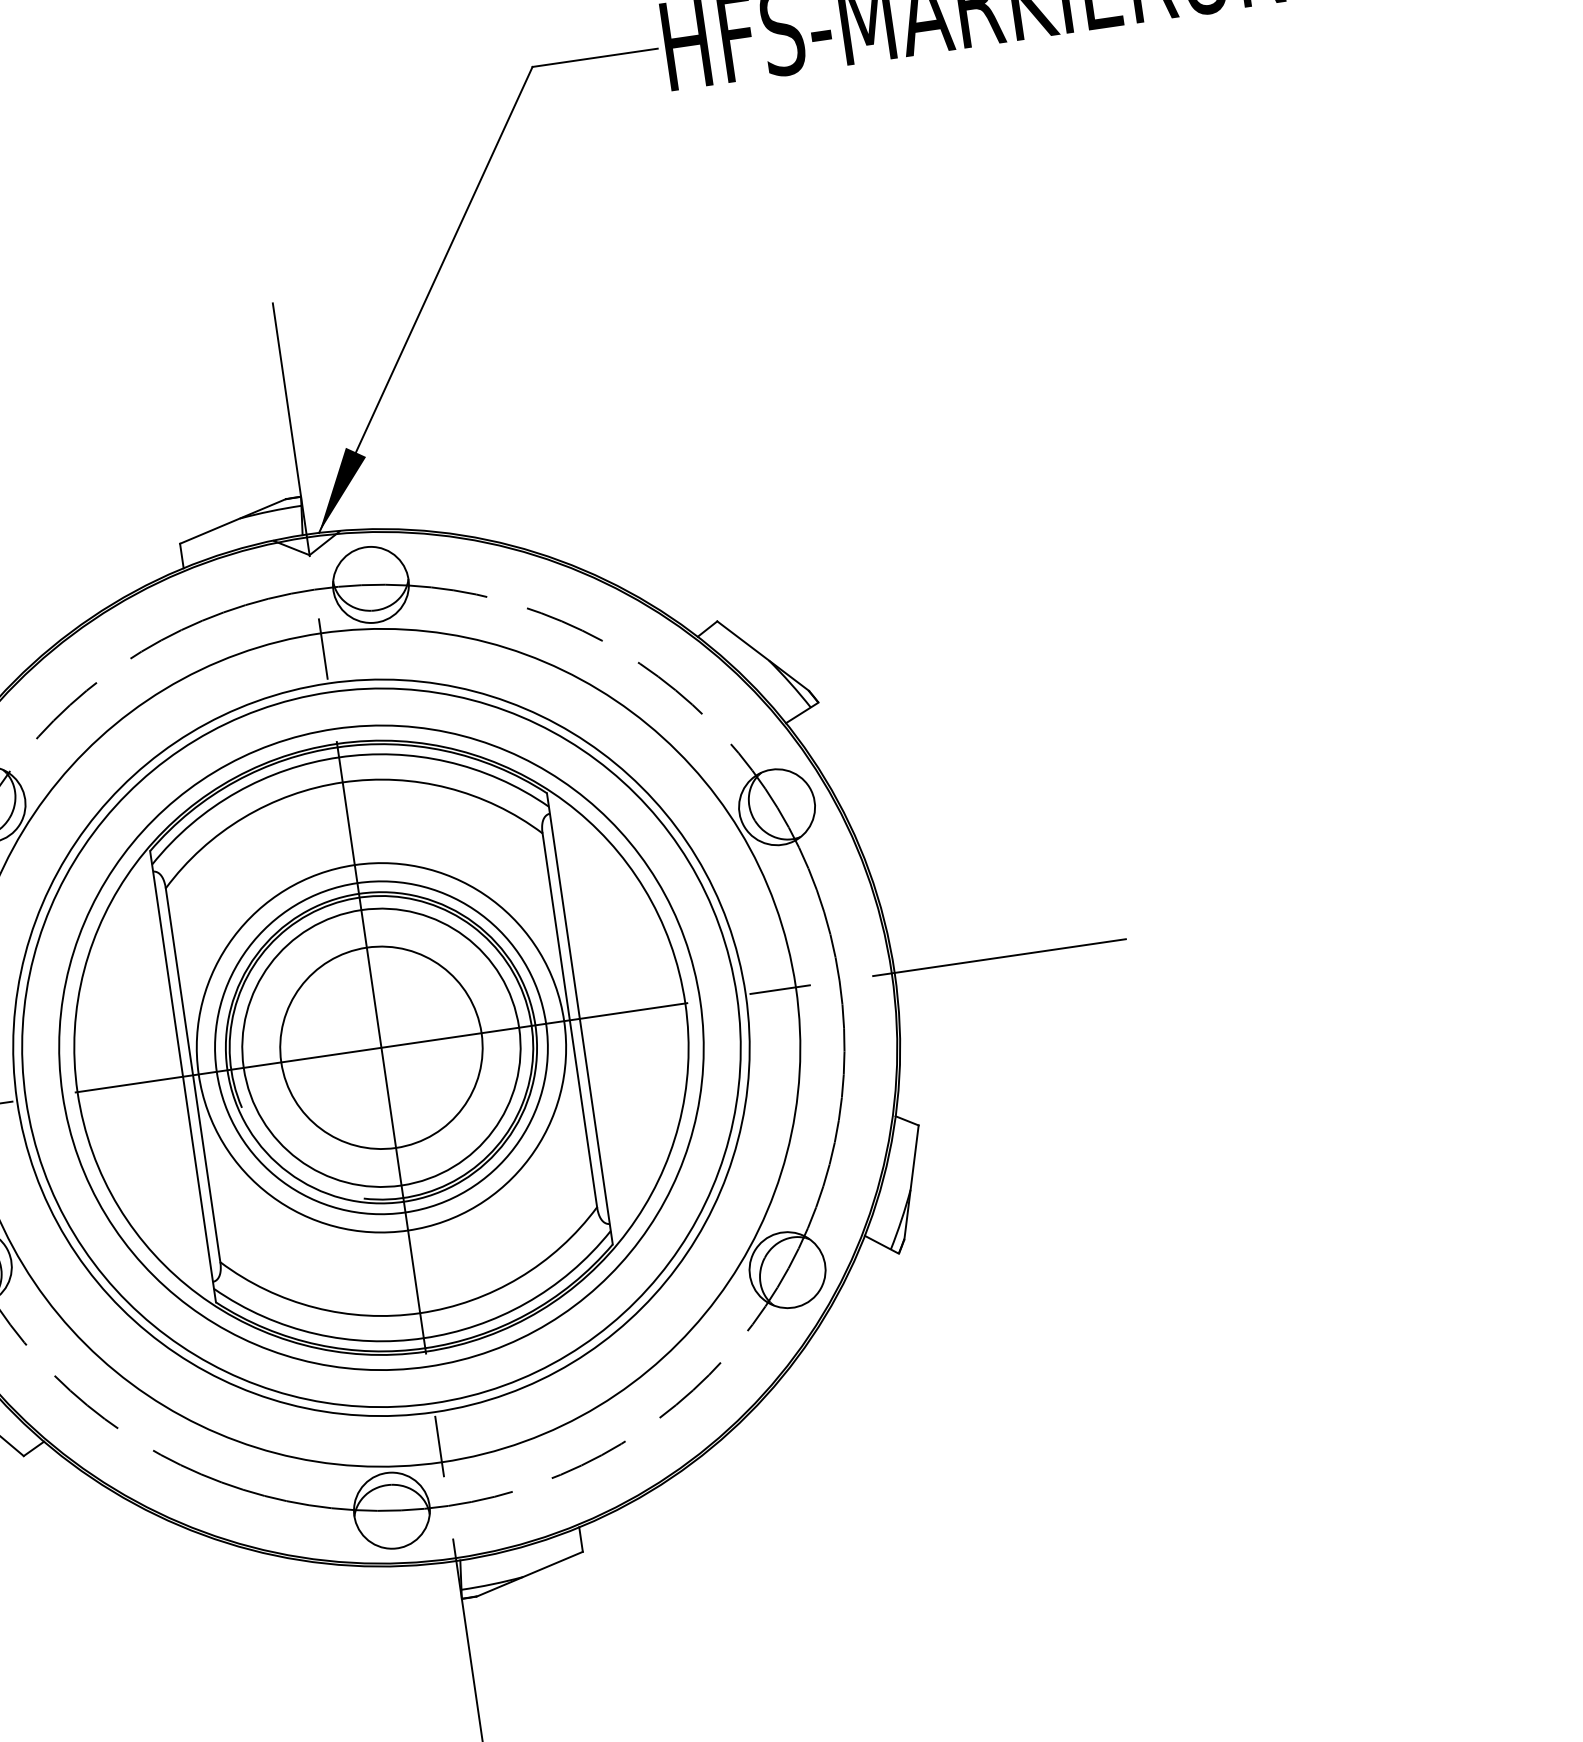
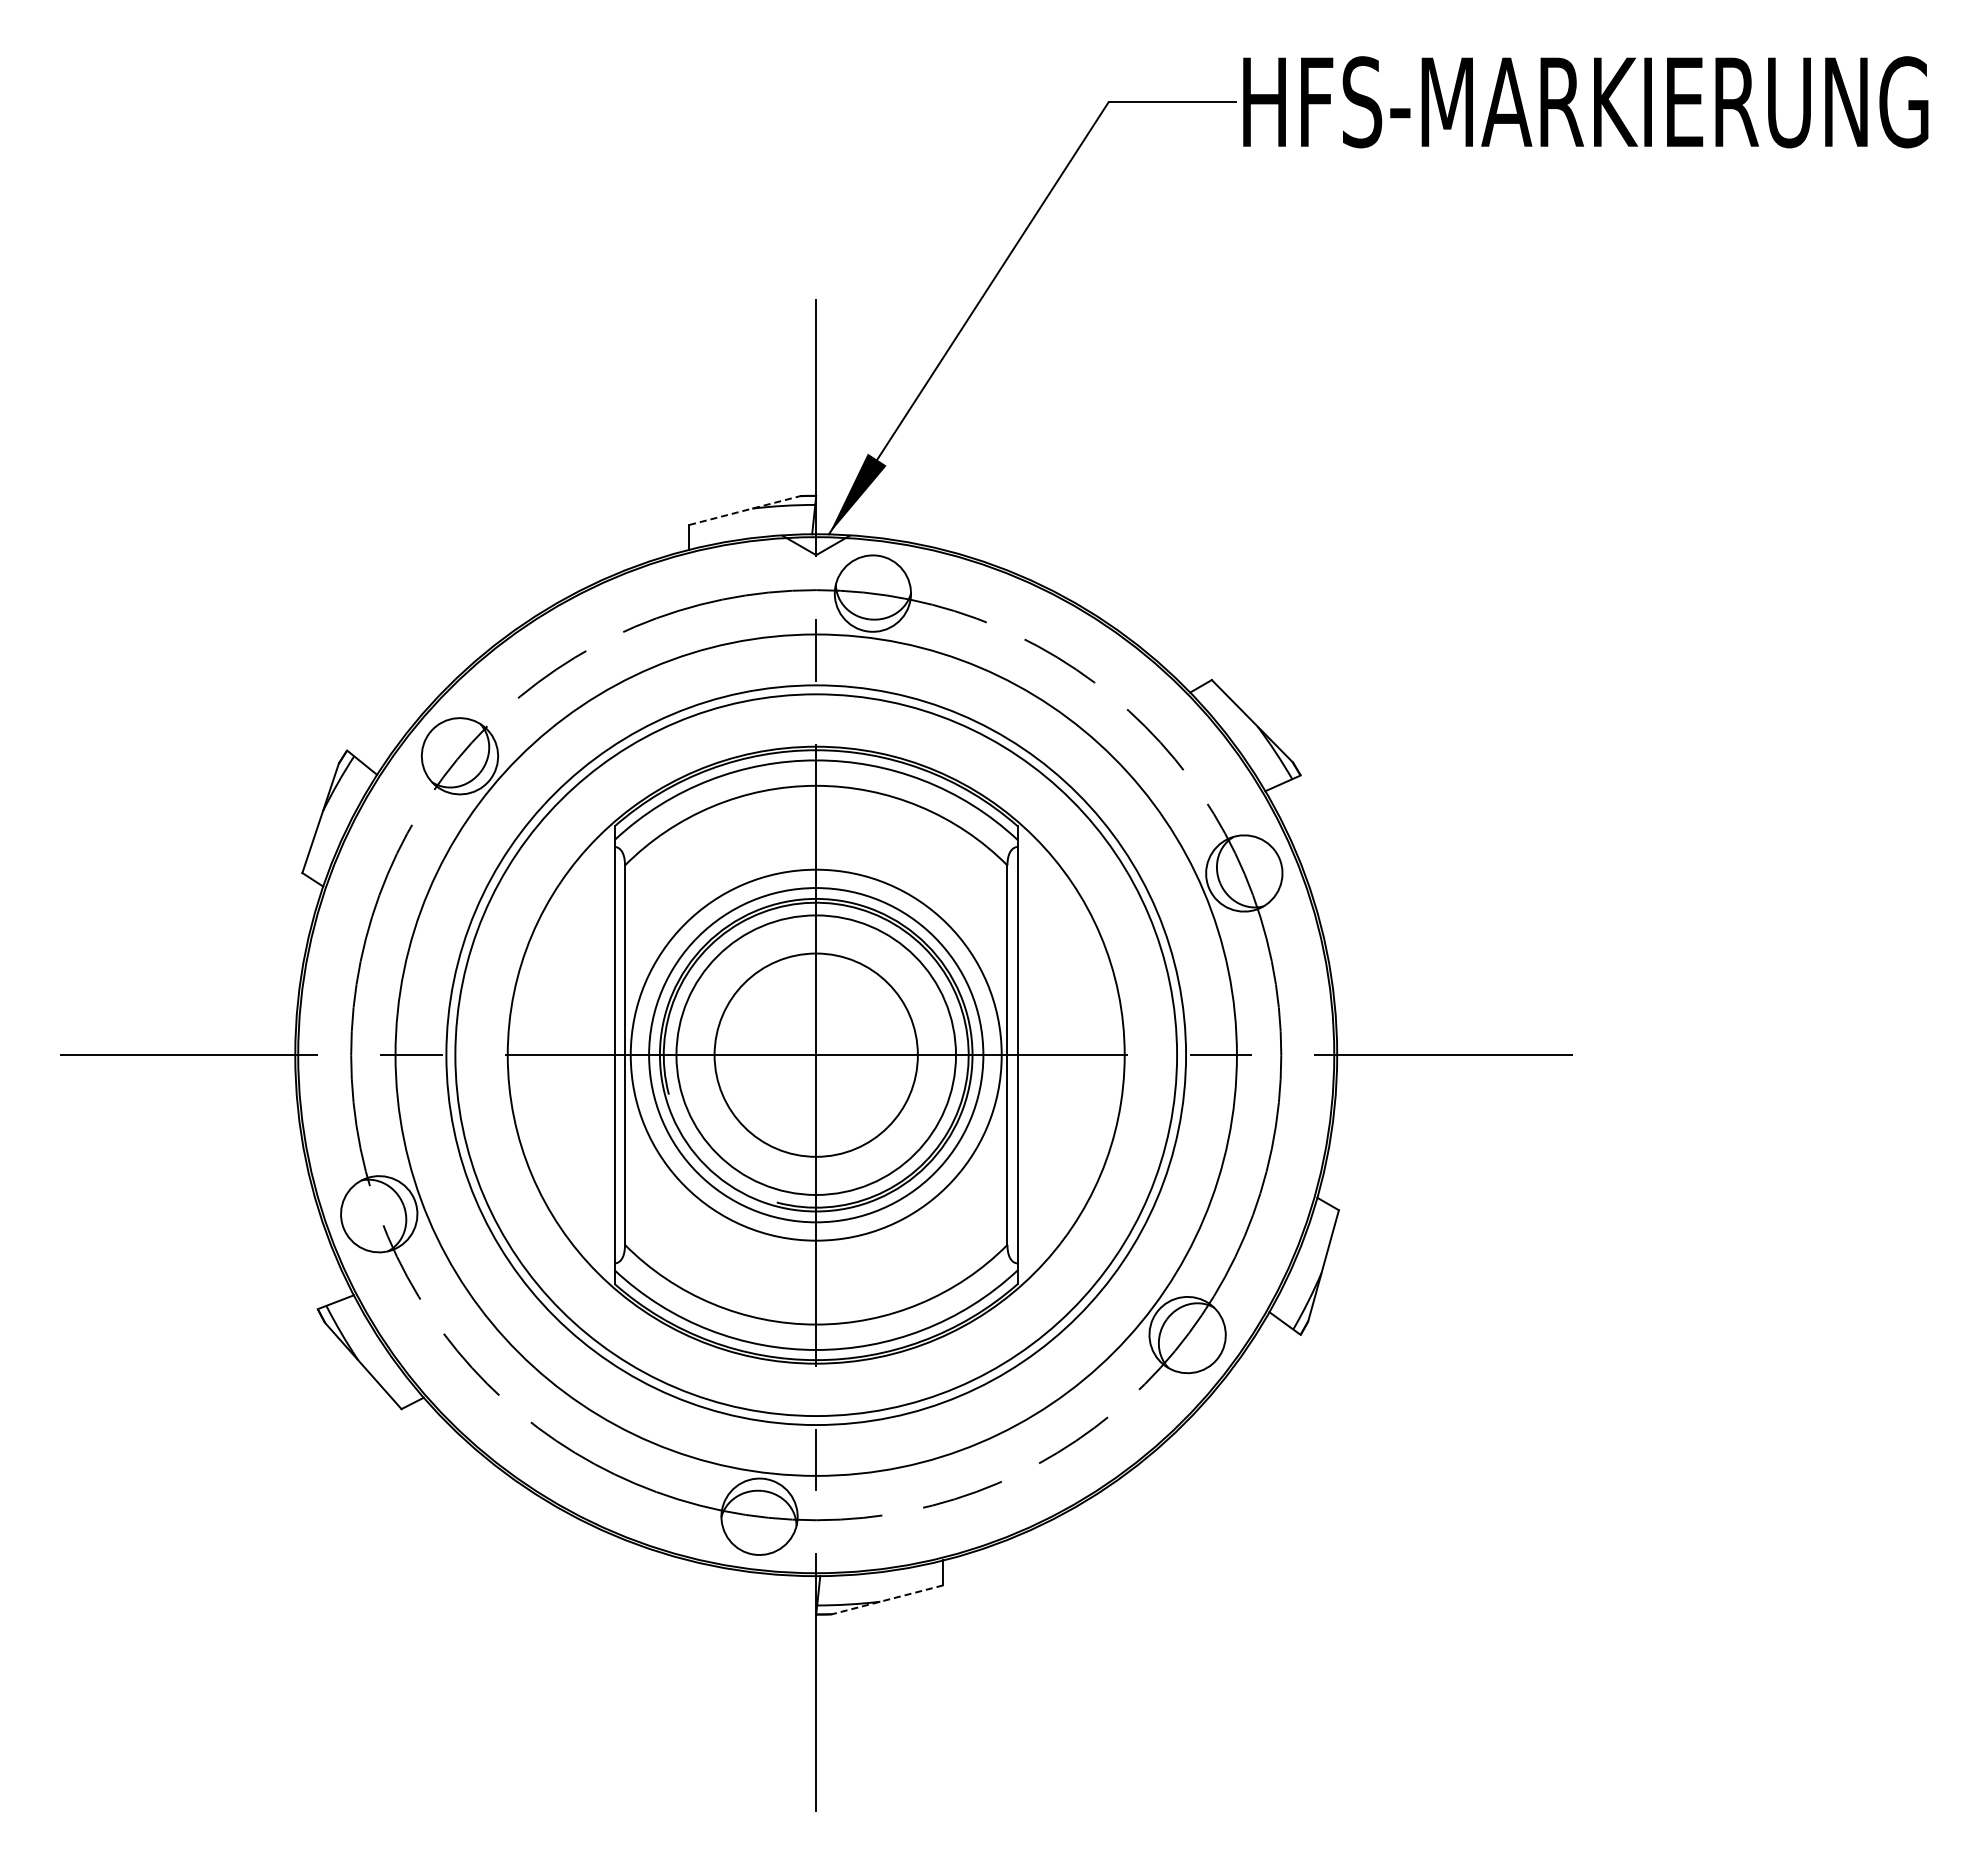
line: (233, 521) -> (745, 510), solid -> dashed
circle: (380, 1047) -> (815, 1054), removed
line: (529, 1573) -> (887, 1599), solid -> dashed

